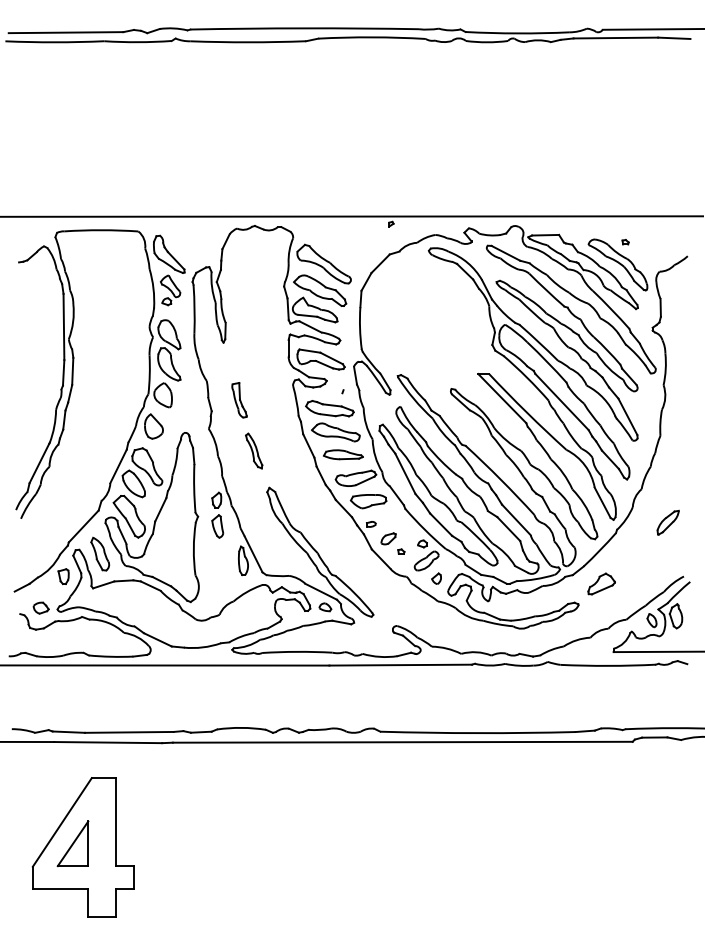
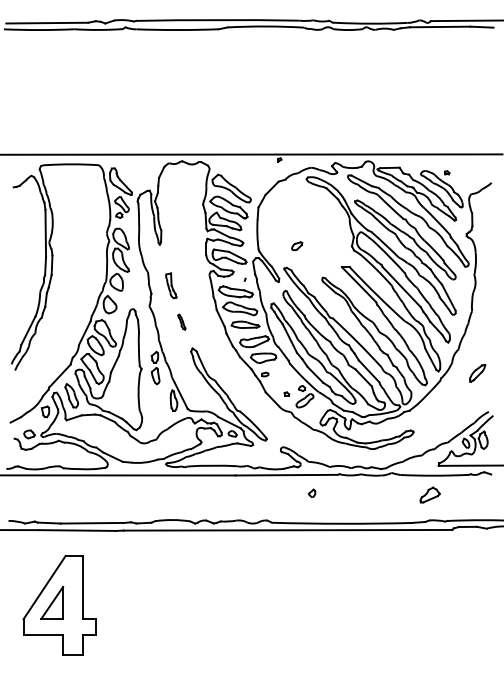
part: (254, 450) -> (181, 321), size x0.6
part: (388, 538) -> (297, 246), moved
part: (436, 578) -> (312, 493), moved
part: (601, 583) -> (429, 494), moved

